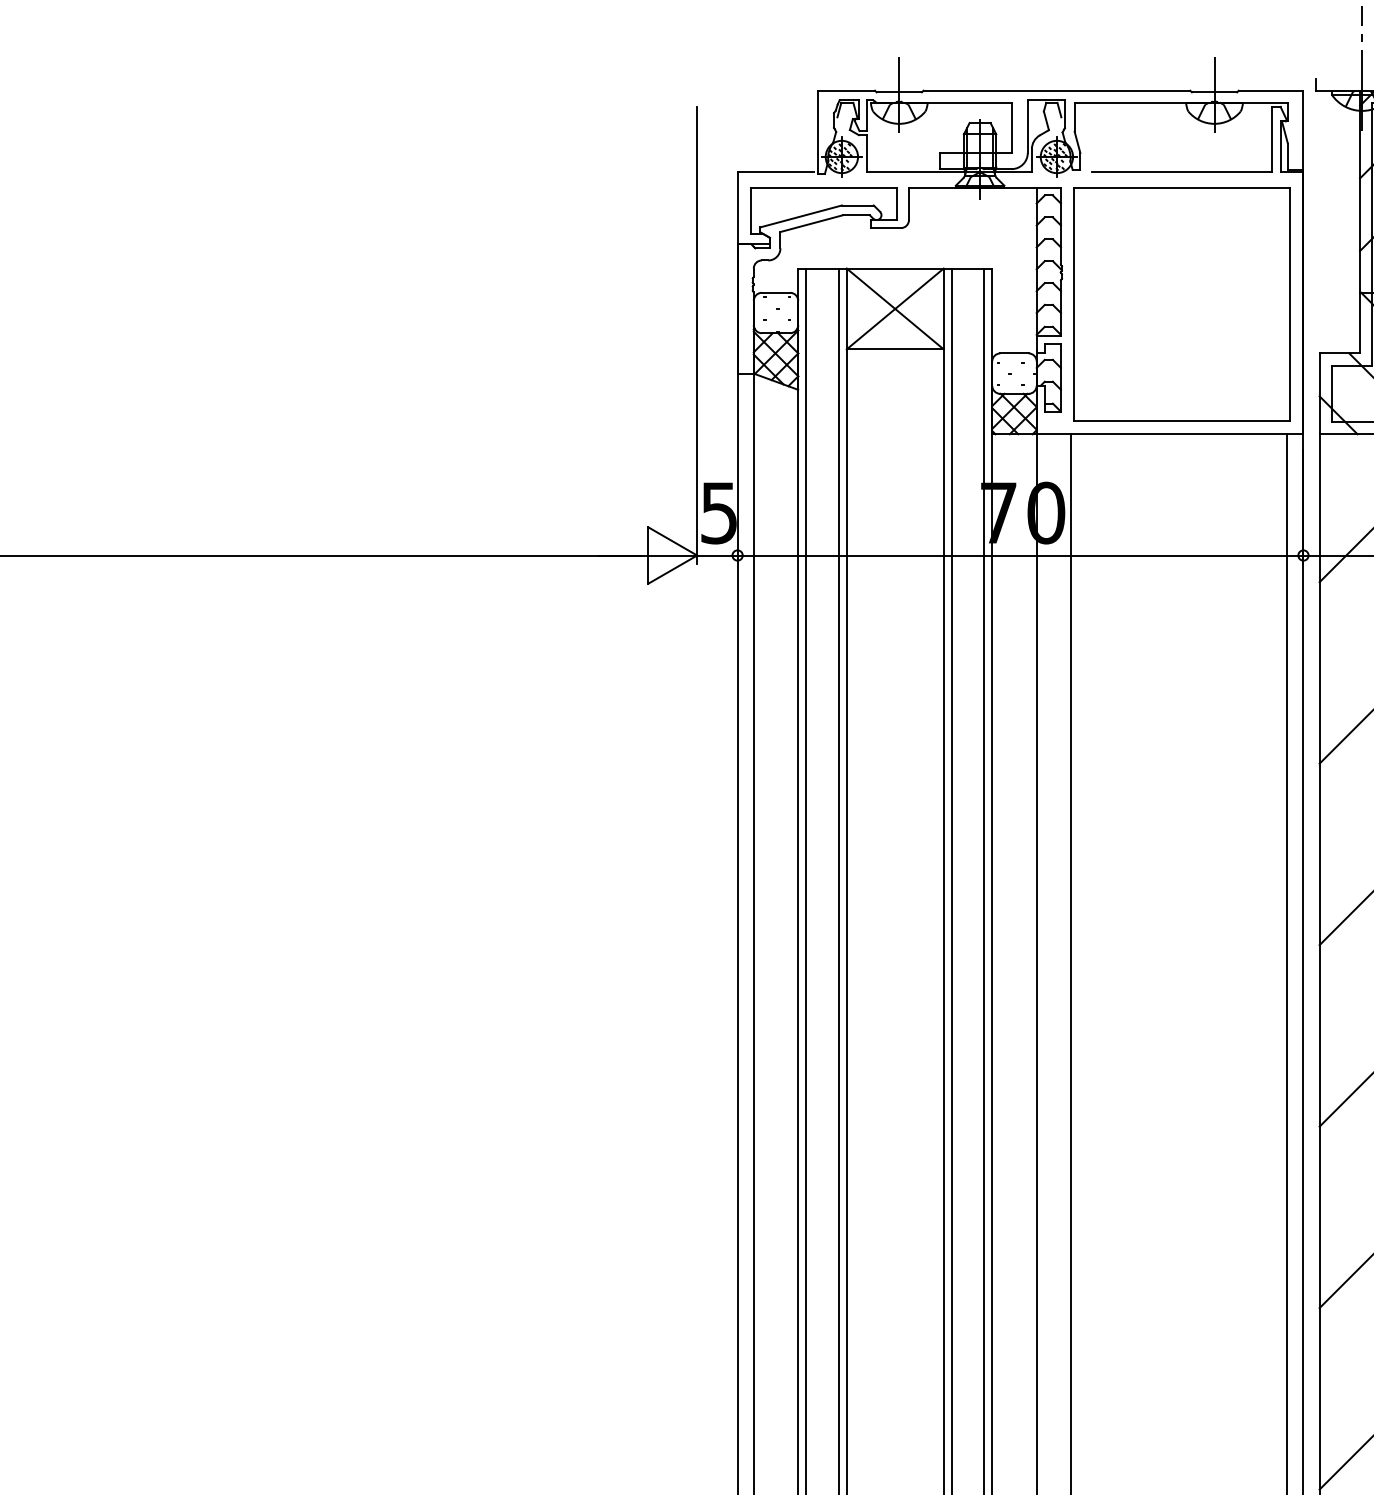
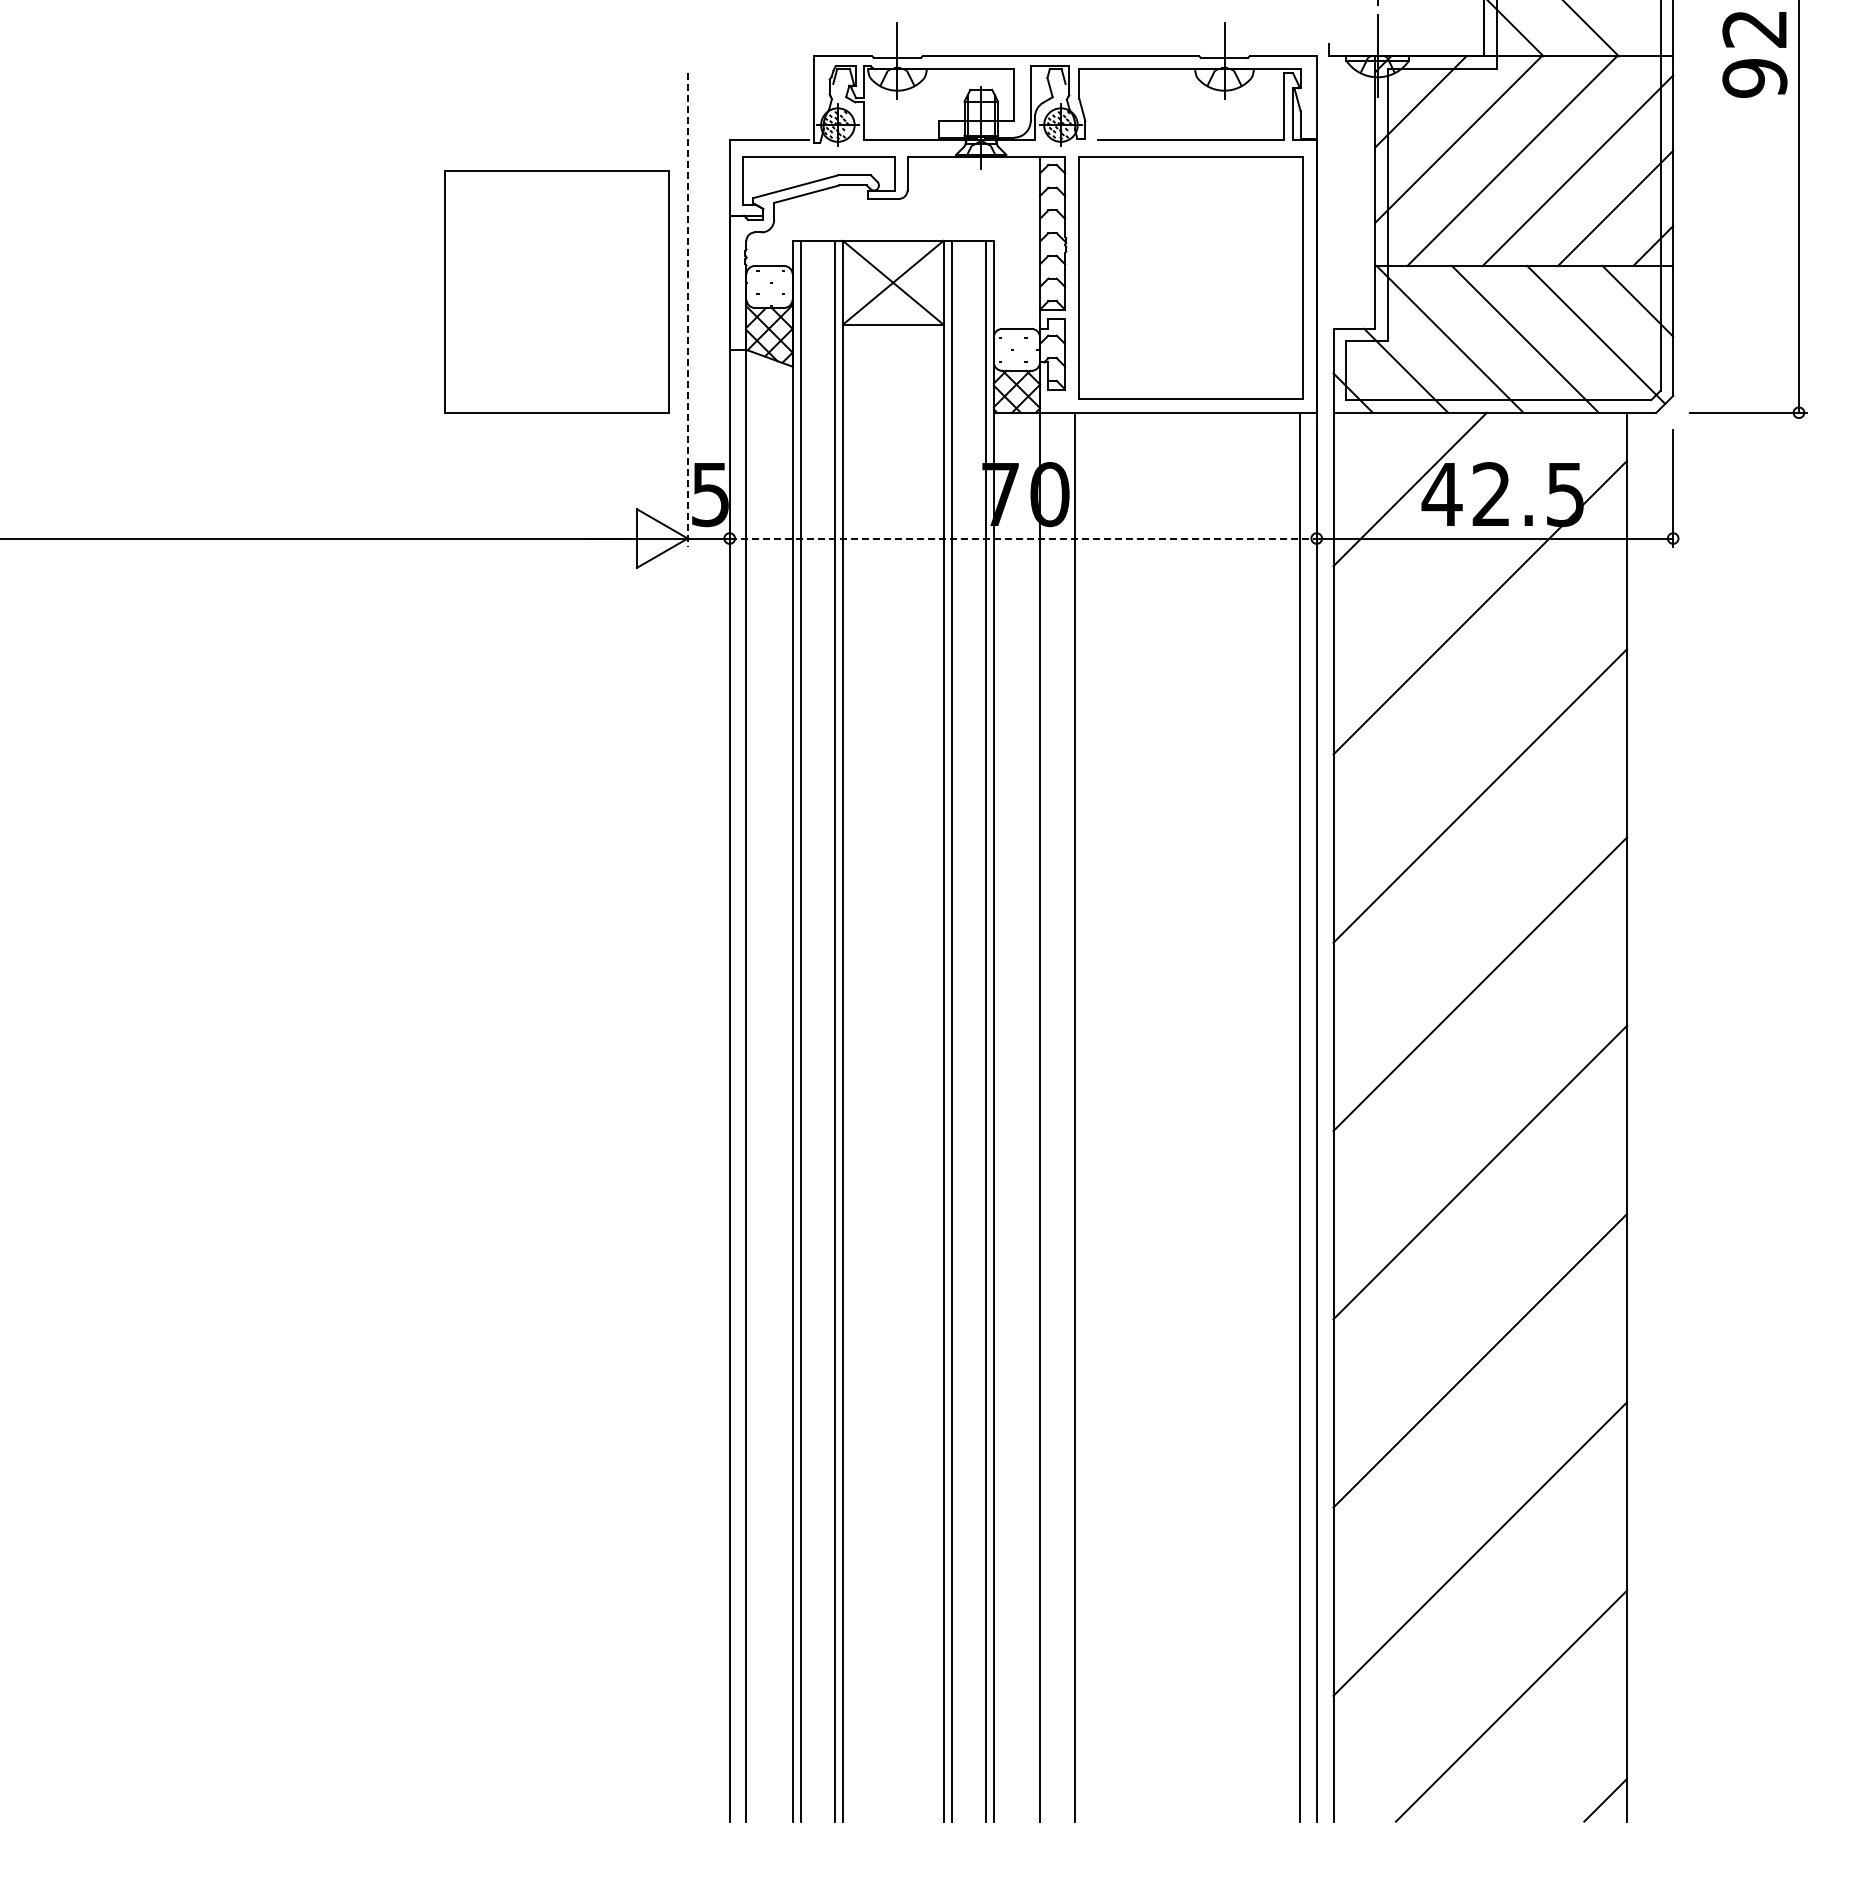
part: (570, 317) -> (556, 291), added
line: (696, 335) -> (687, 310), solid -> dashed
line: (1020, 555) -> (1023, 538), solid -> dashed

